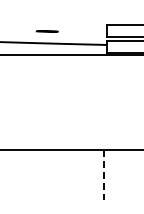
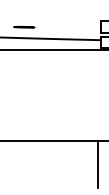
line: (46, 31) -> (23, 27), moved
line: (103, 175) -> (97, 165), dashed -> solid

